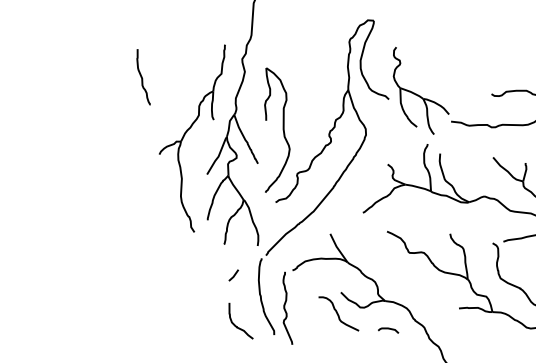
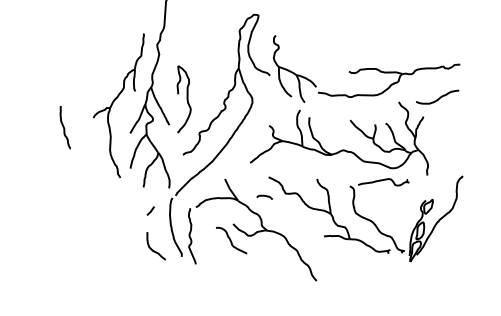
curve: (142, 77) -> (64, 127), moved
part: (276, 130) -> (183, 99), size x0.7
curve: (388, 329) -> (264, 196), moved

